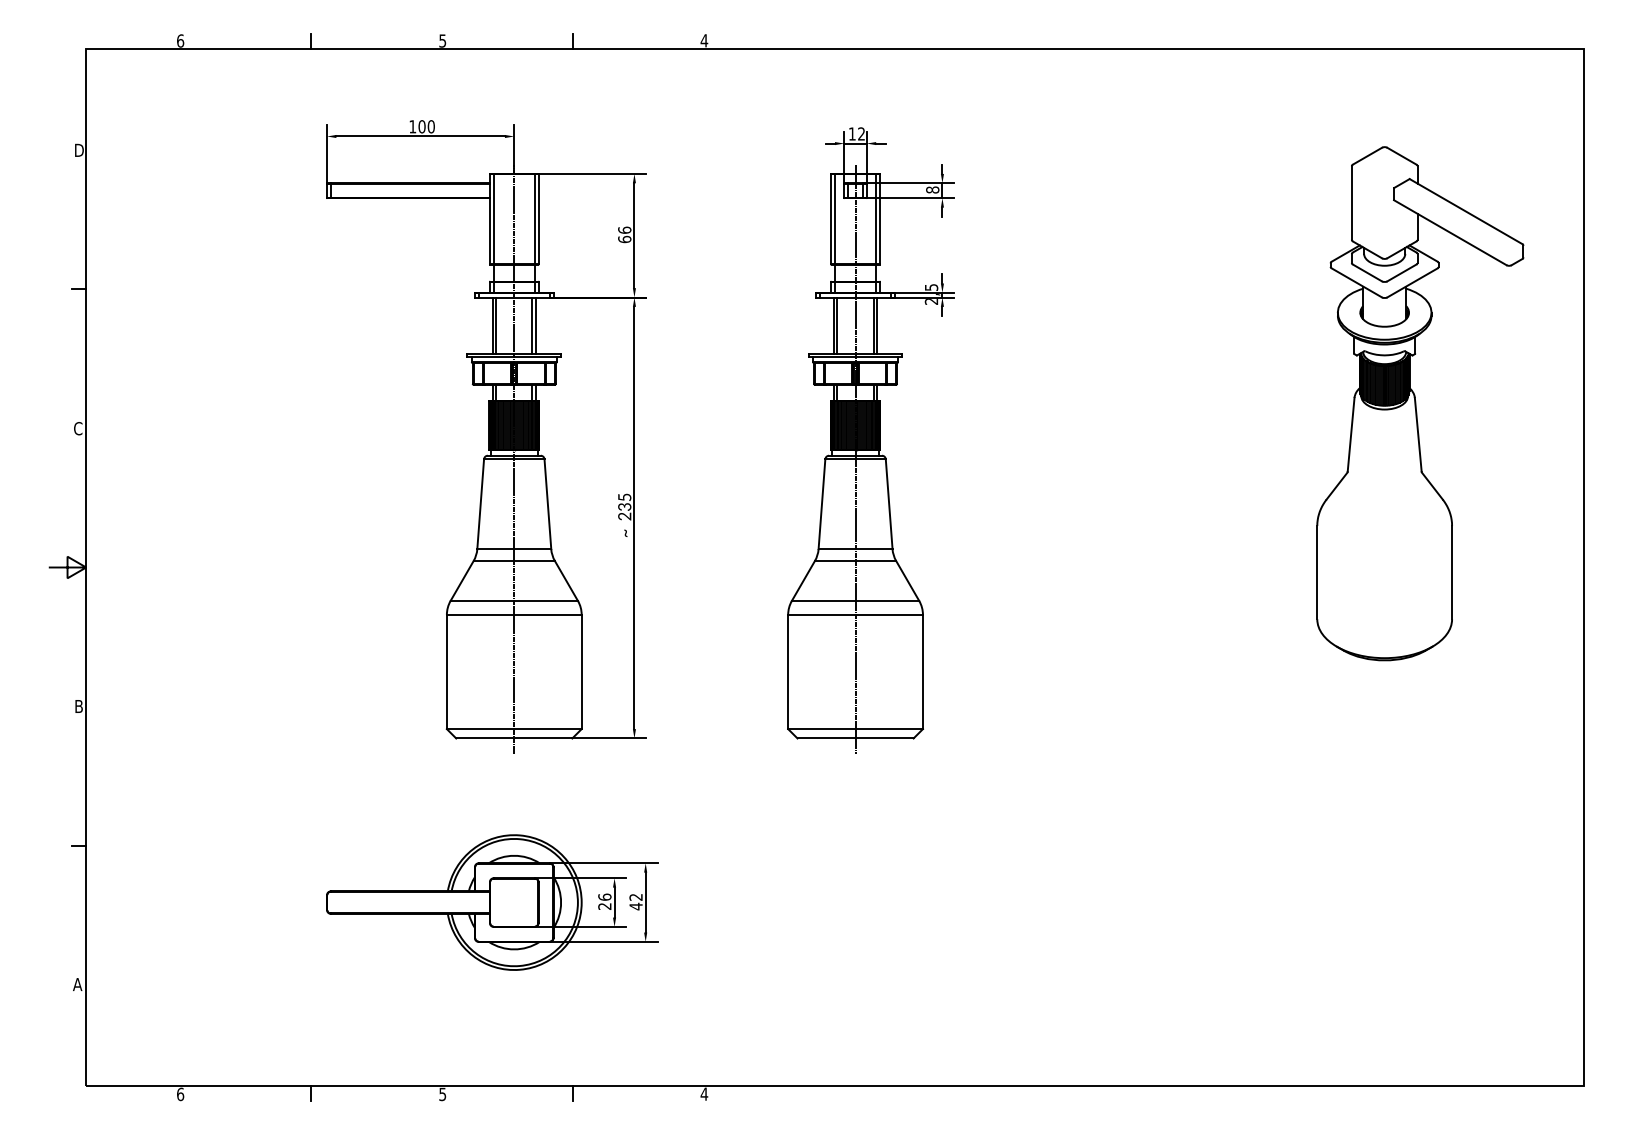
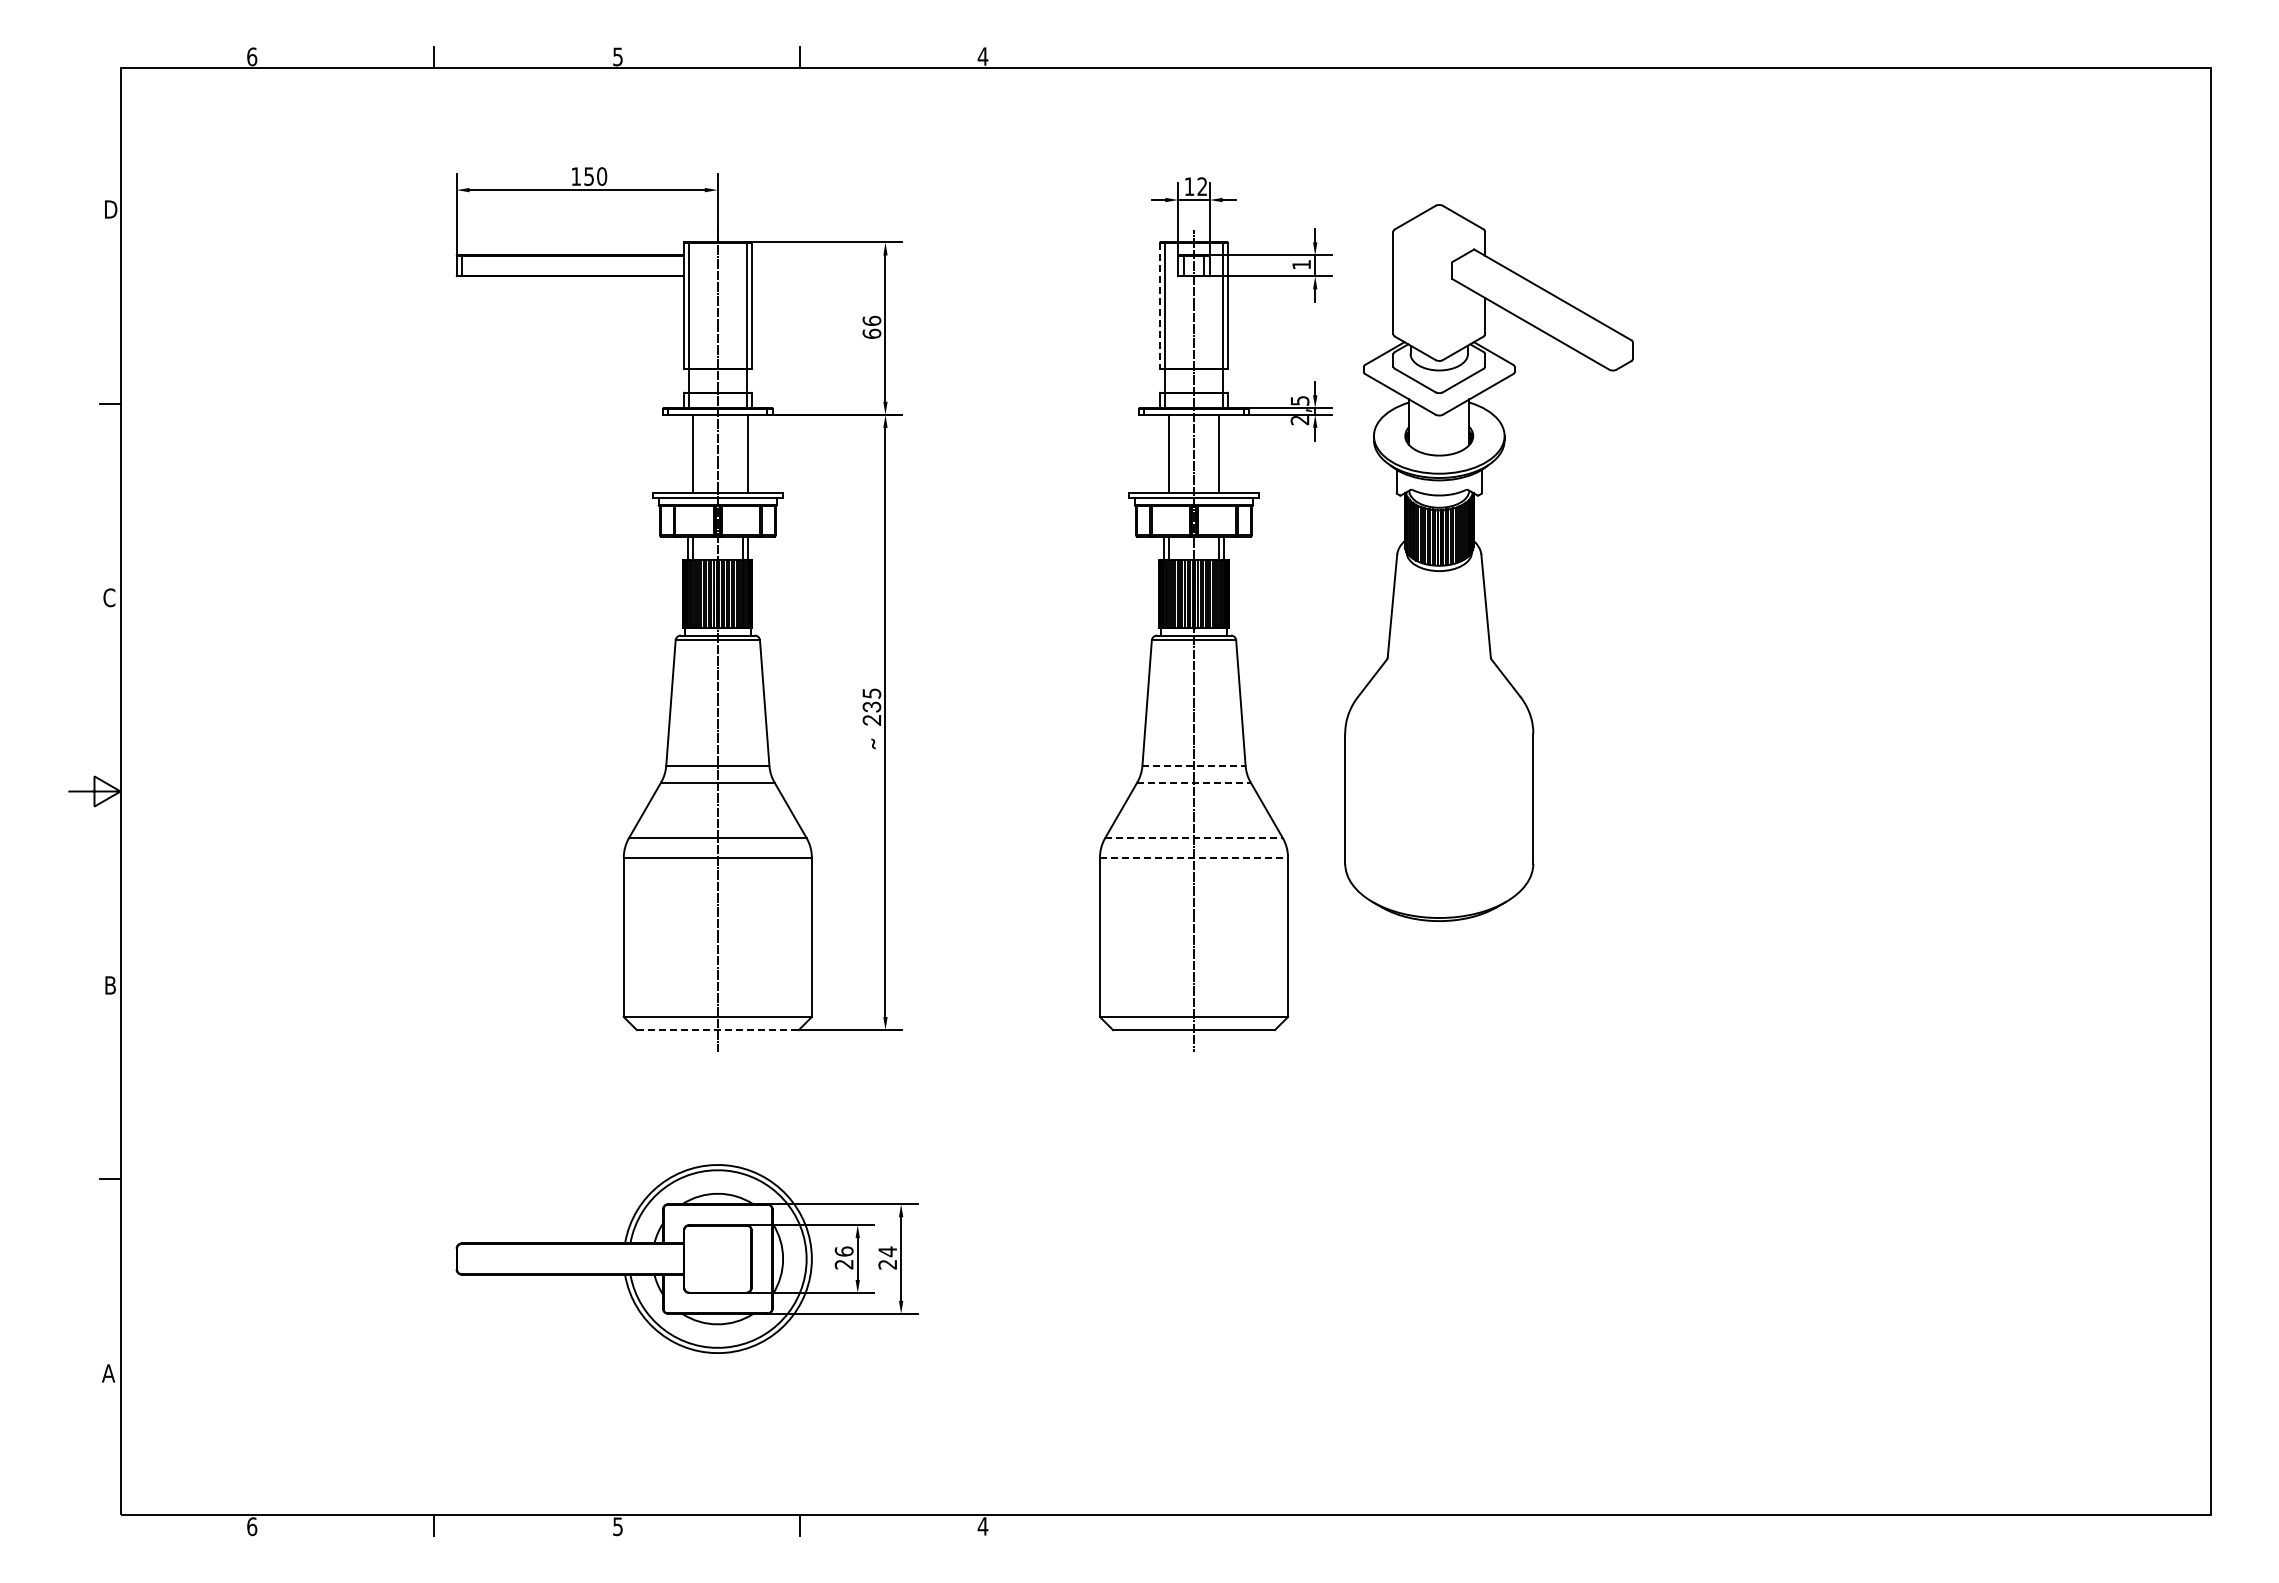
text: (422, 126) -> (589, 176), 100 -> 150
text: (932, 189) -> (1301, 264), 8 -> 1
line: (831, 219) -> (1160, 305), solid -> dashed
line: (492, 325) -> (687, 453), removed
line: (532, 325) -> (743, 453), removed
line: (833, 325) -> (1163, 453), removed
line: (877, 325) -> (1224, 453), removed
part: (1419, 403) -> (1488, 562), moved
line: (855, 548) -> (1194, 765), solid -> dashed
line: (855, 561) -> (1194, 782), solid -> dashed
line: (855, 601) -> (1194, 838), solid -> dashed
line: (855, 614) -> (1194, 857), solid -> dashed
line: (514, 738) -> (717, 1030), solid -> dashed
text: (635, 901) -> (887, 1257), 42 -> 24

